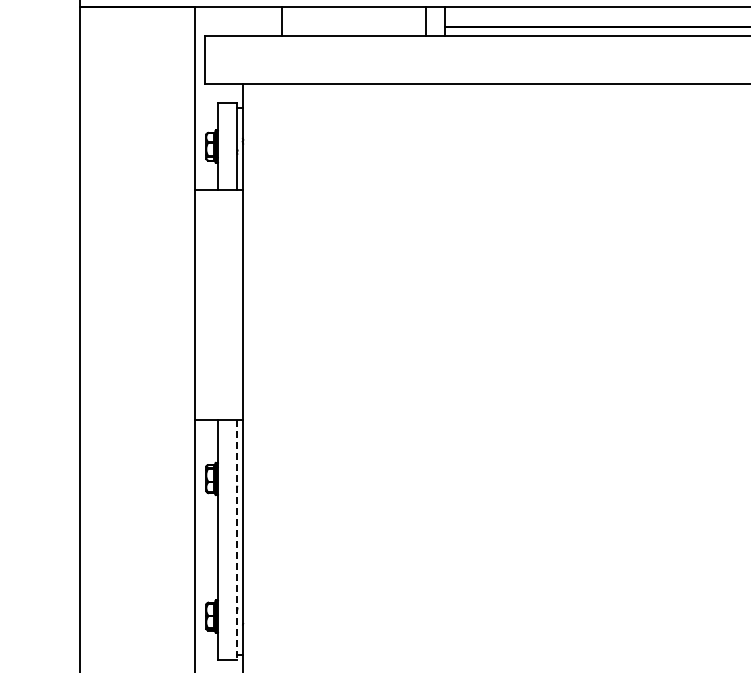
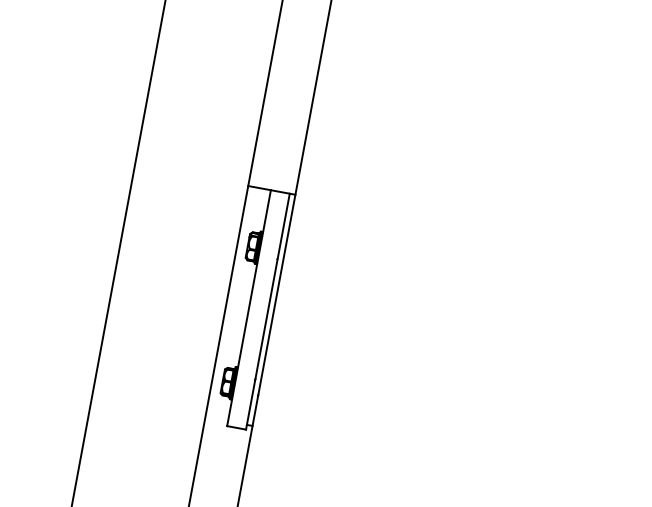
line: (237, 539) -> (268, 311), dashed -> solid

